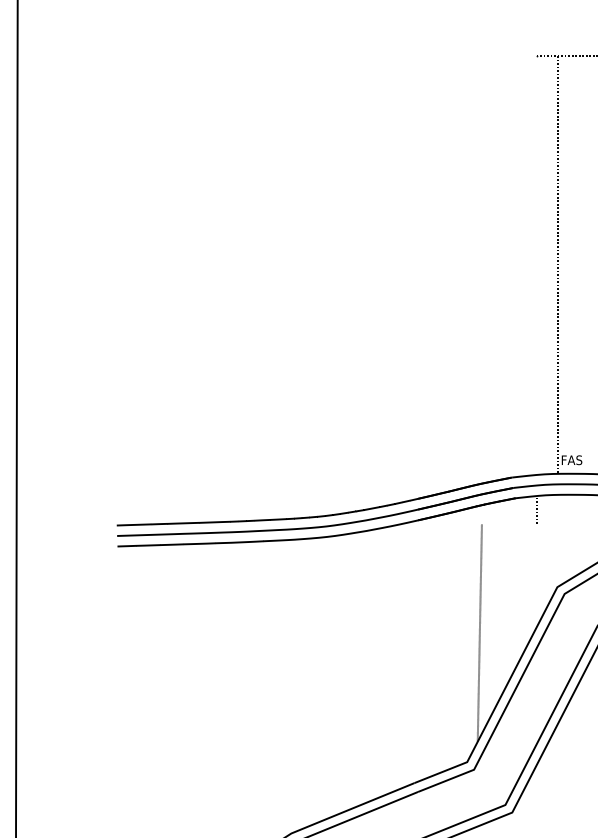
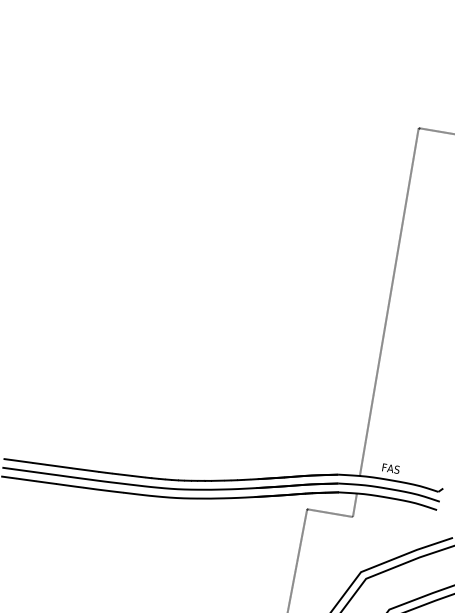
line: (557, 265) -> (388, 301), moved
line: (508, 524) -> (329, 513), added

